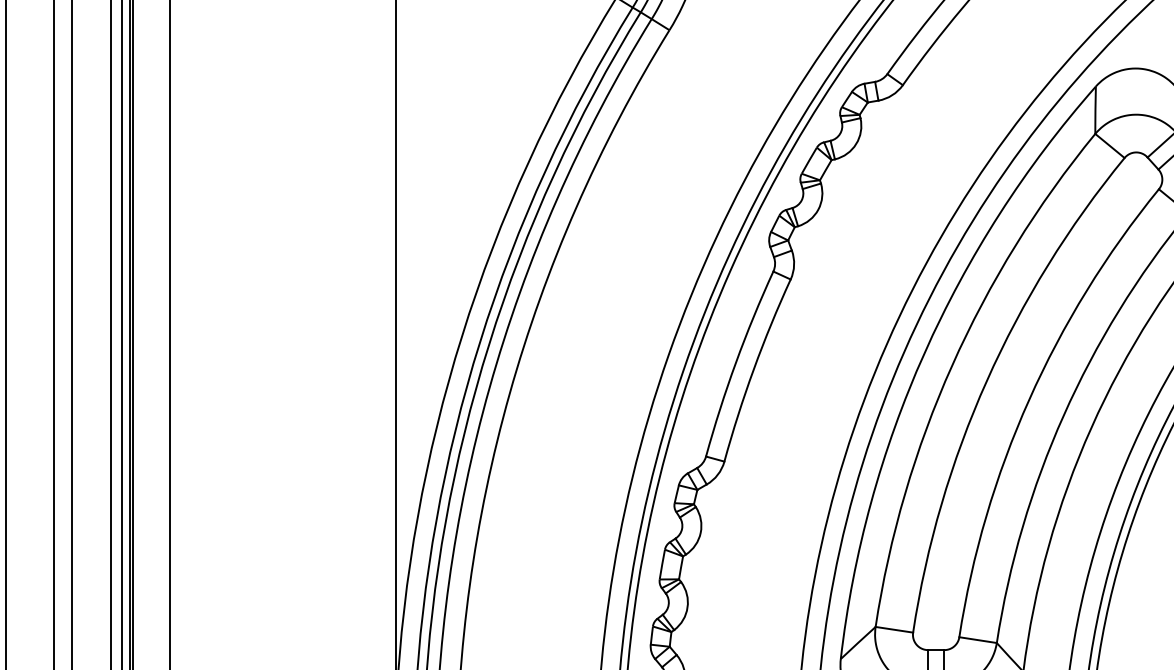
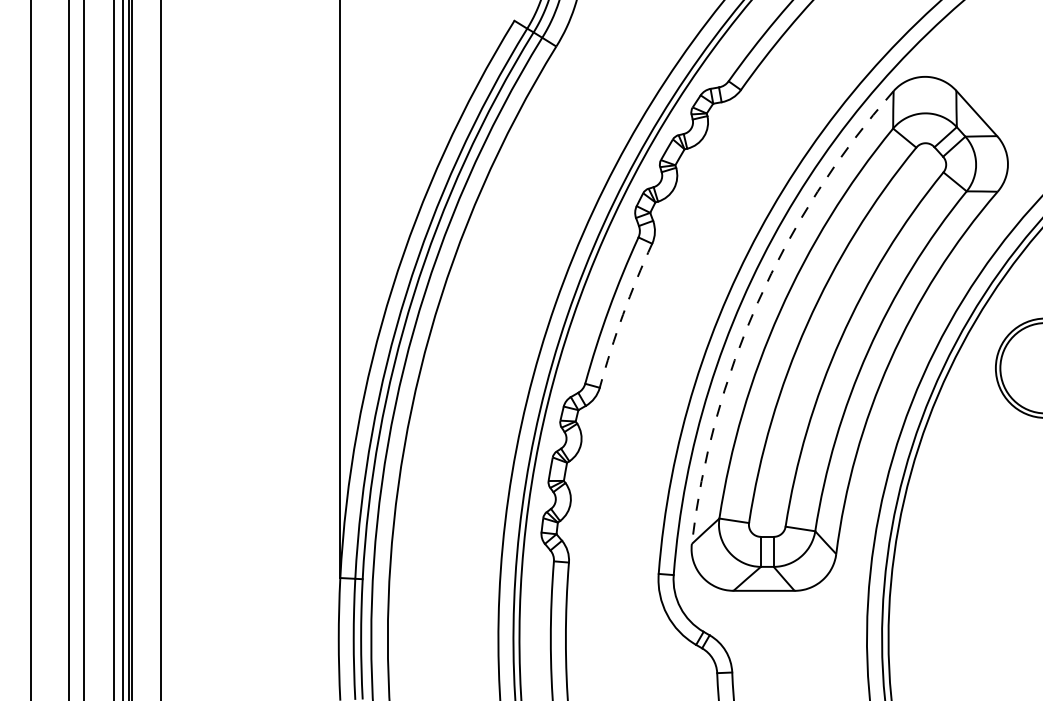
arc: (925, 353) -> (758, 302), solid -> dashed
arc: (754, 368) -> (623, 314), solid -> dashed

